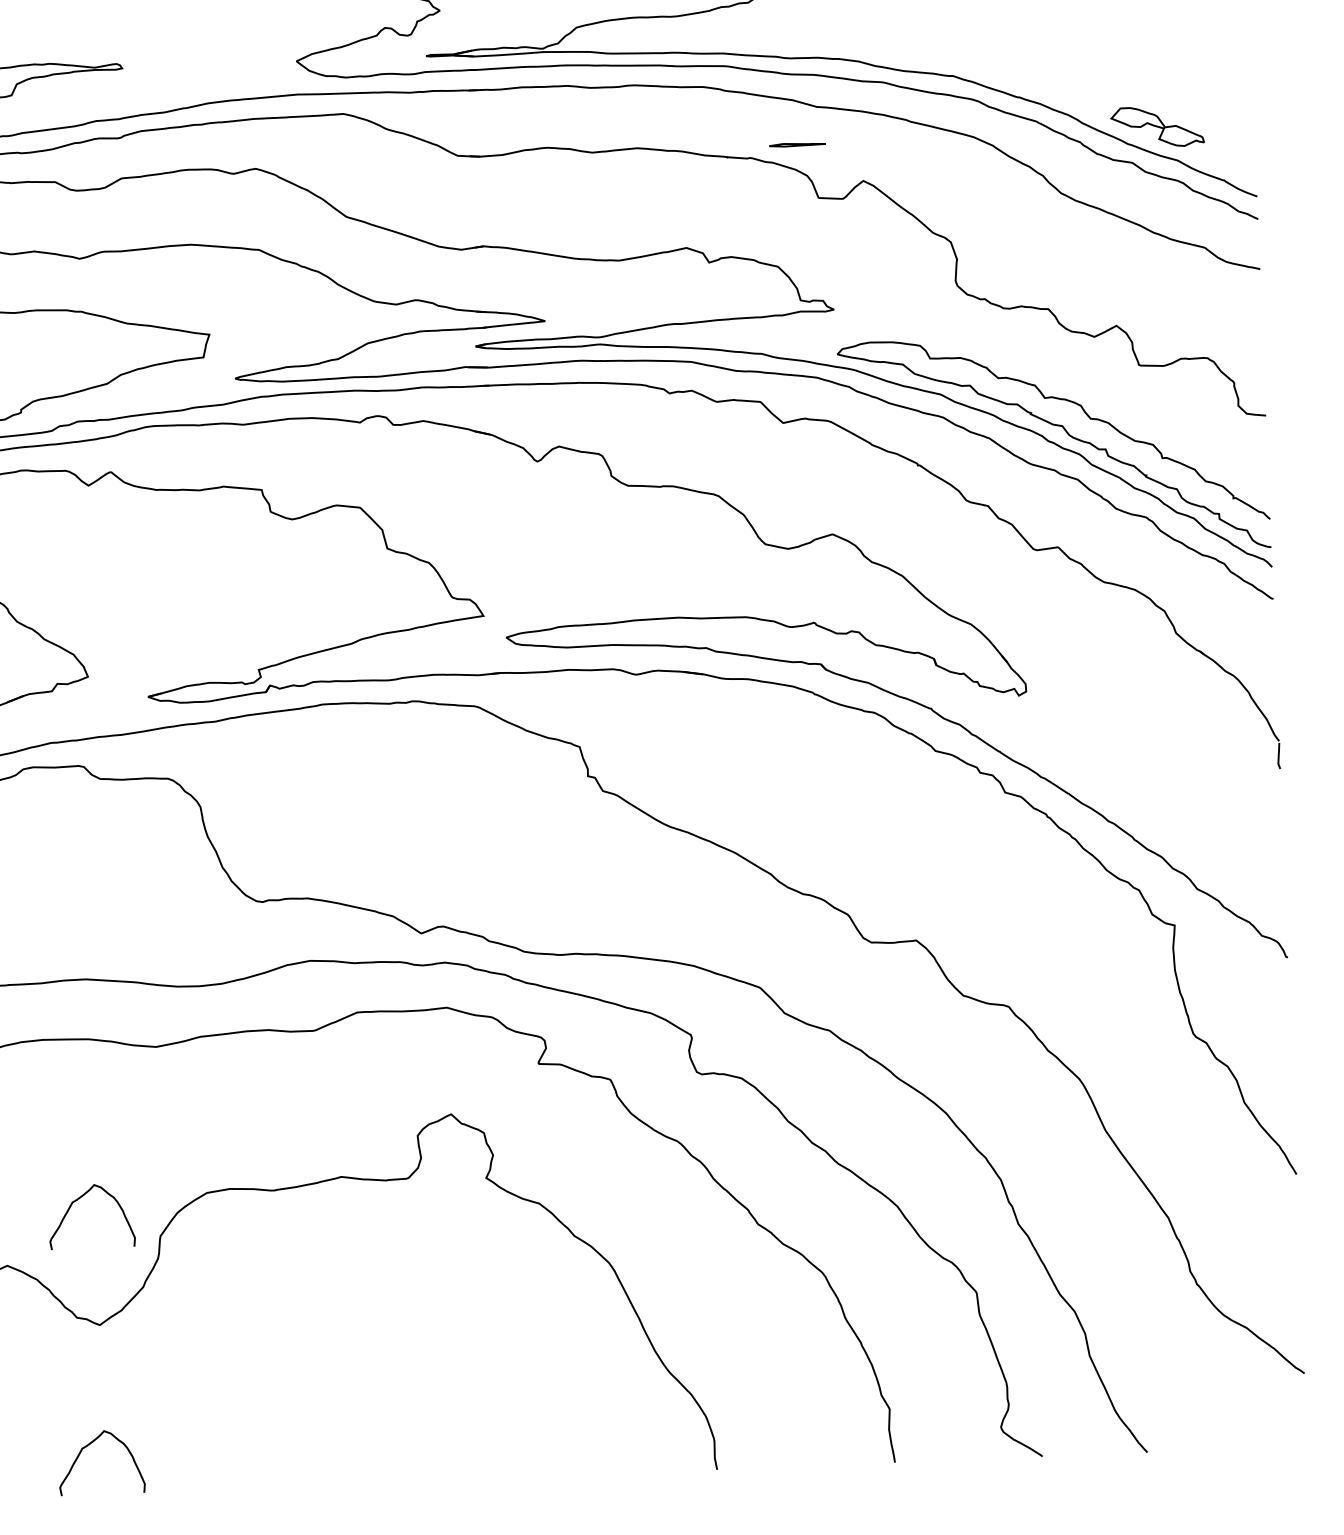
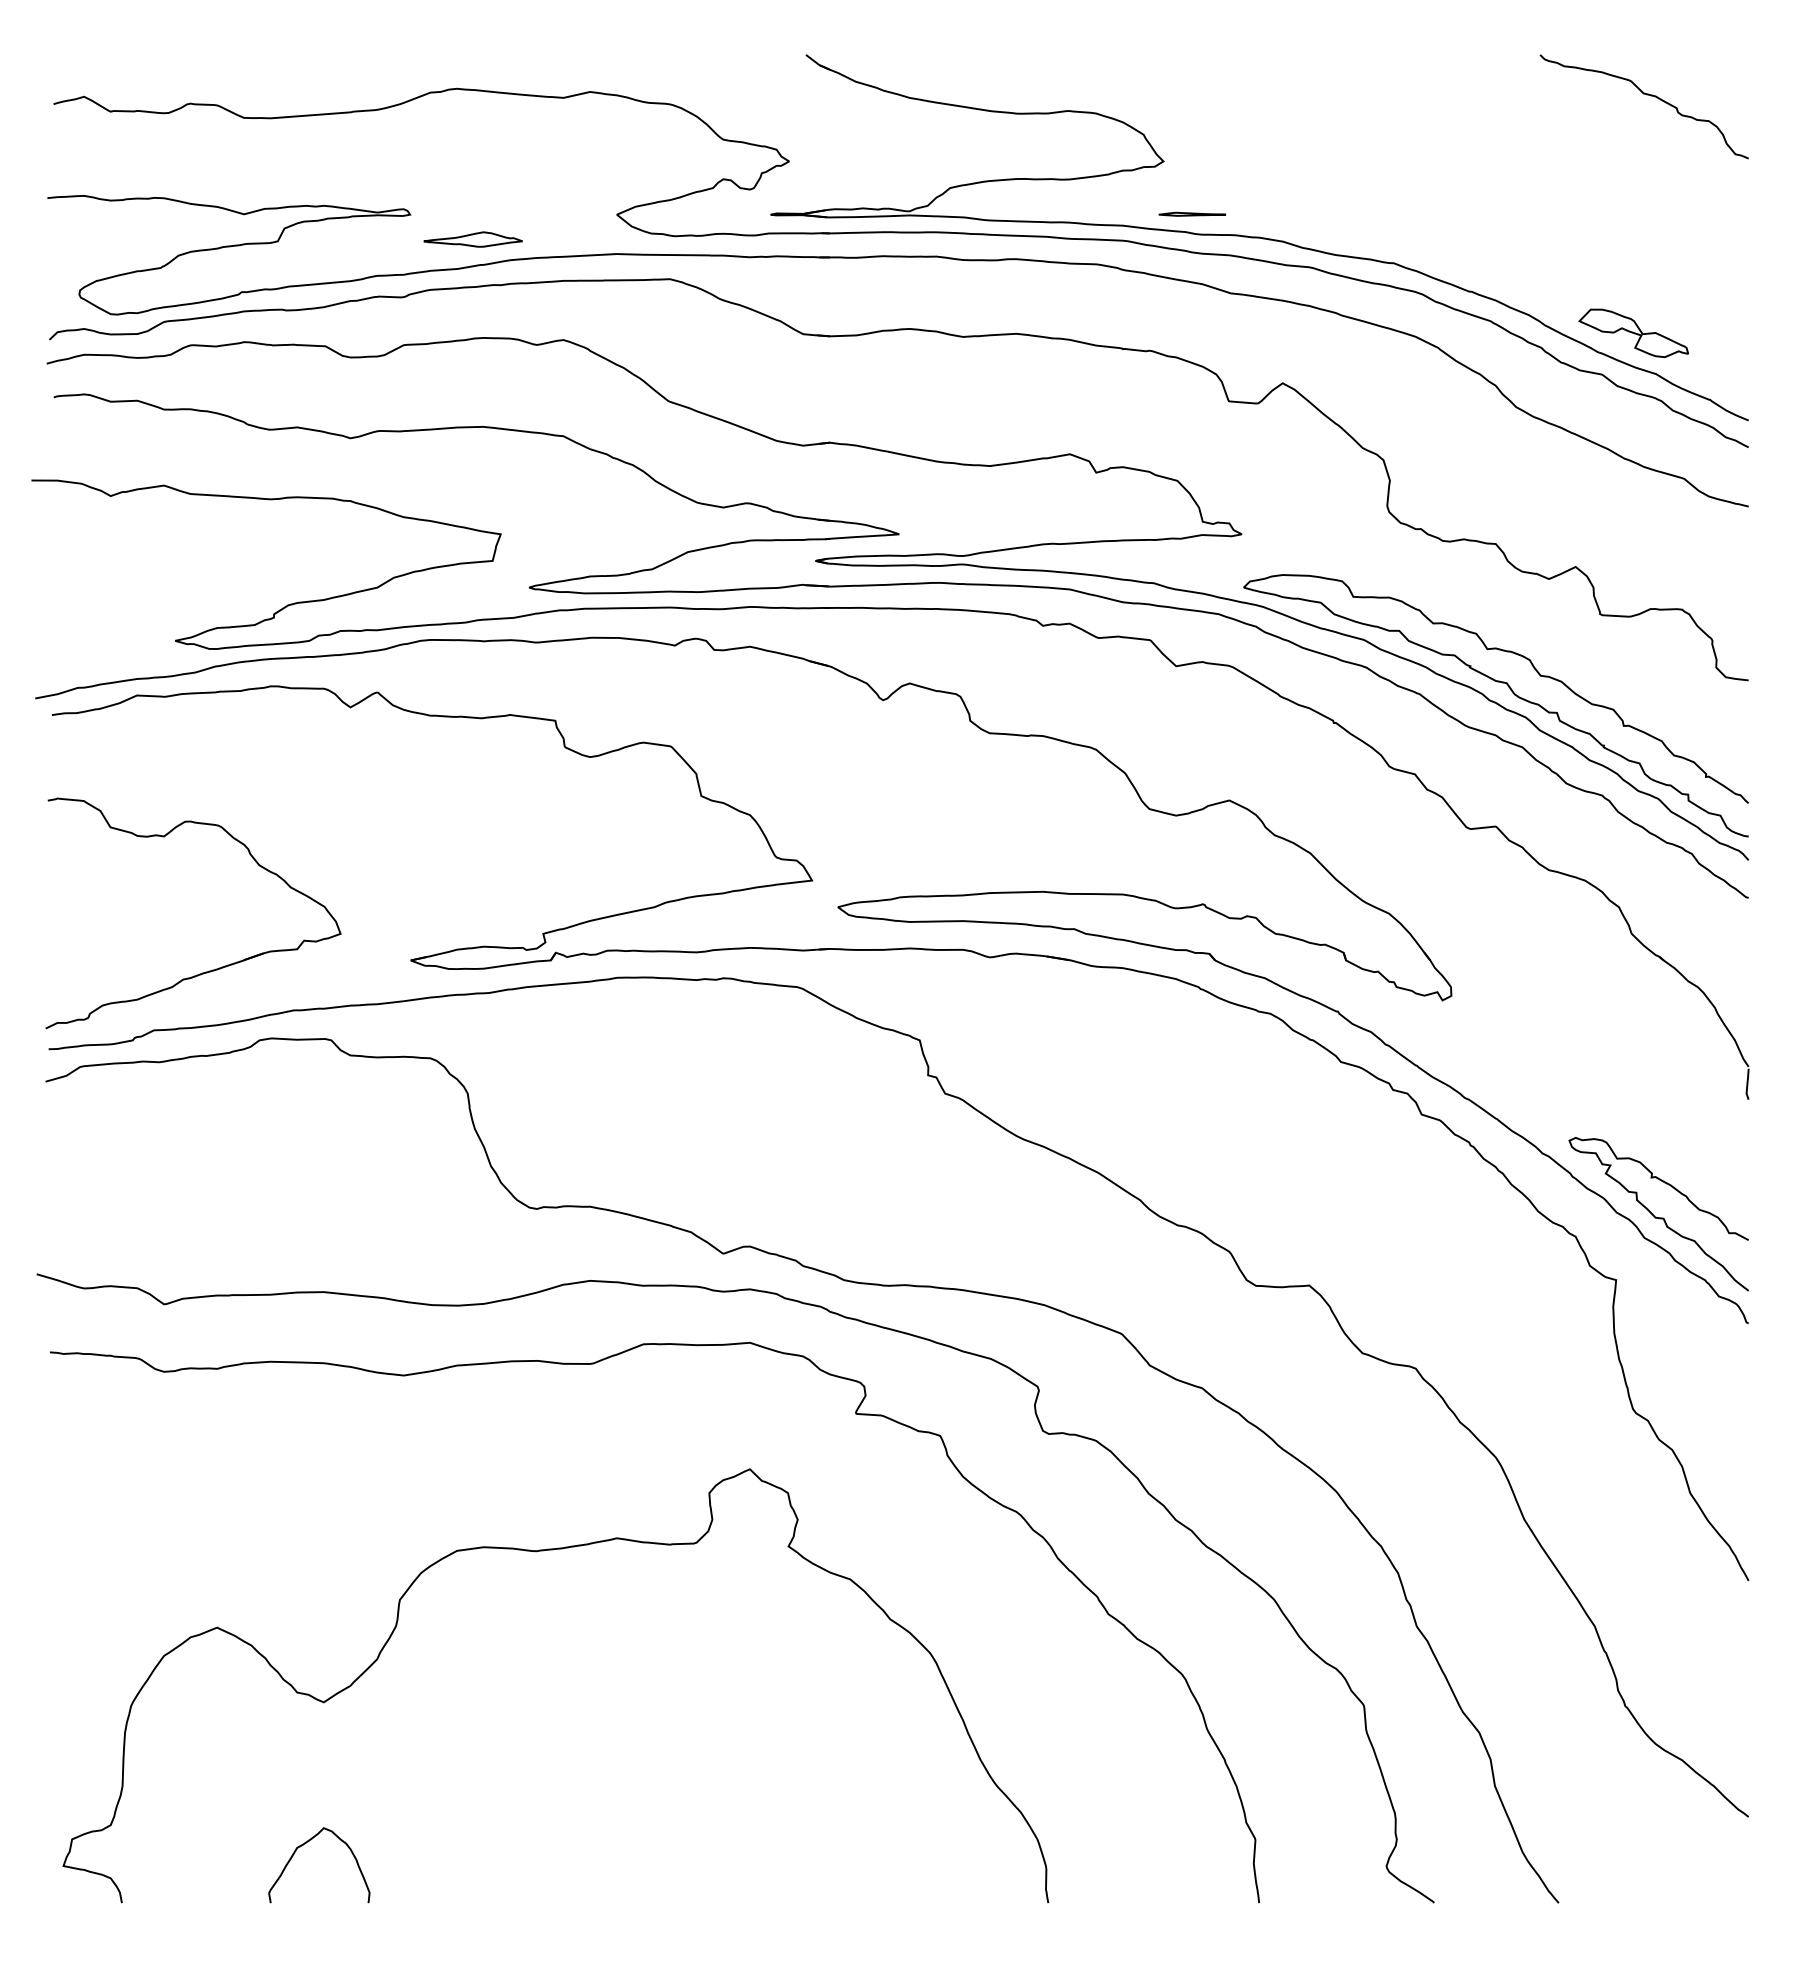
part: (175, 87) -> (472, 239), added
part: (797, 144) -> (1192, 213), moved
curve: (1206, 870) -> (1656, 1216), added
curve: (79, 1199) -> (305, 1552), removed

